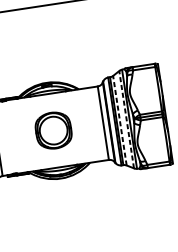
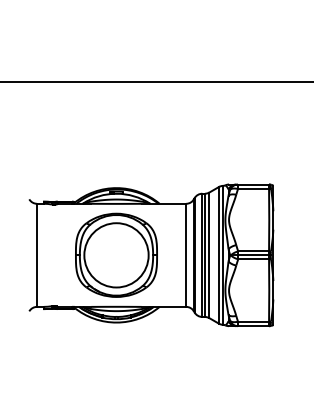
line: (126, 119) -> (218, 254), dashed -> solid
line: (119, 120) -> (209, 255), dashed -> solid
part: (53, 130) -> (116, 254), size x1.67

